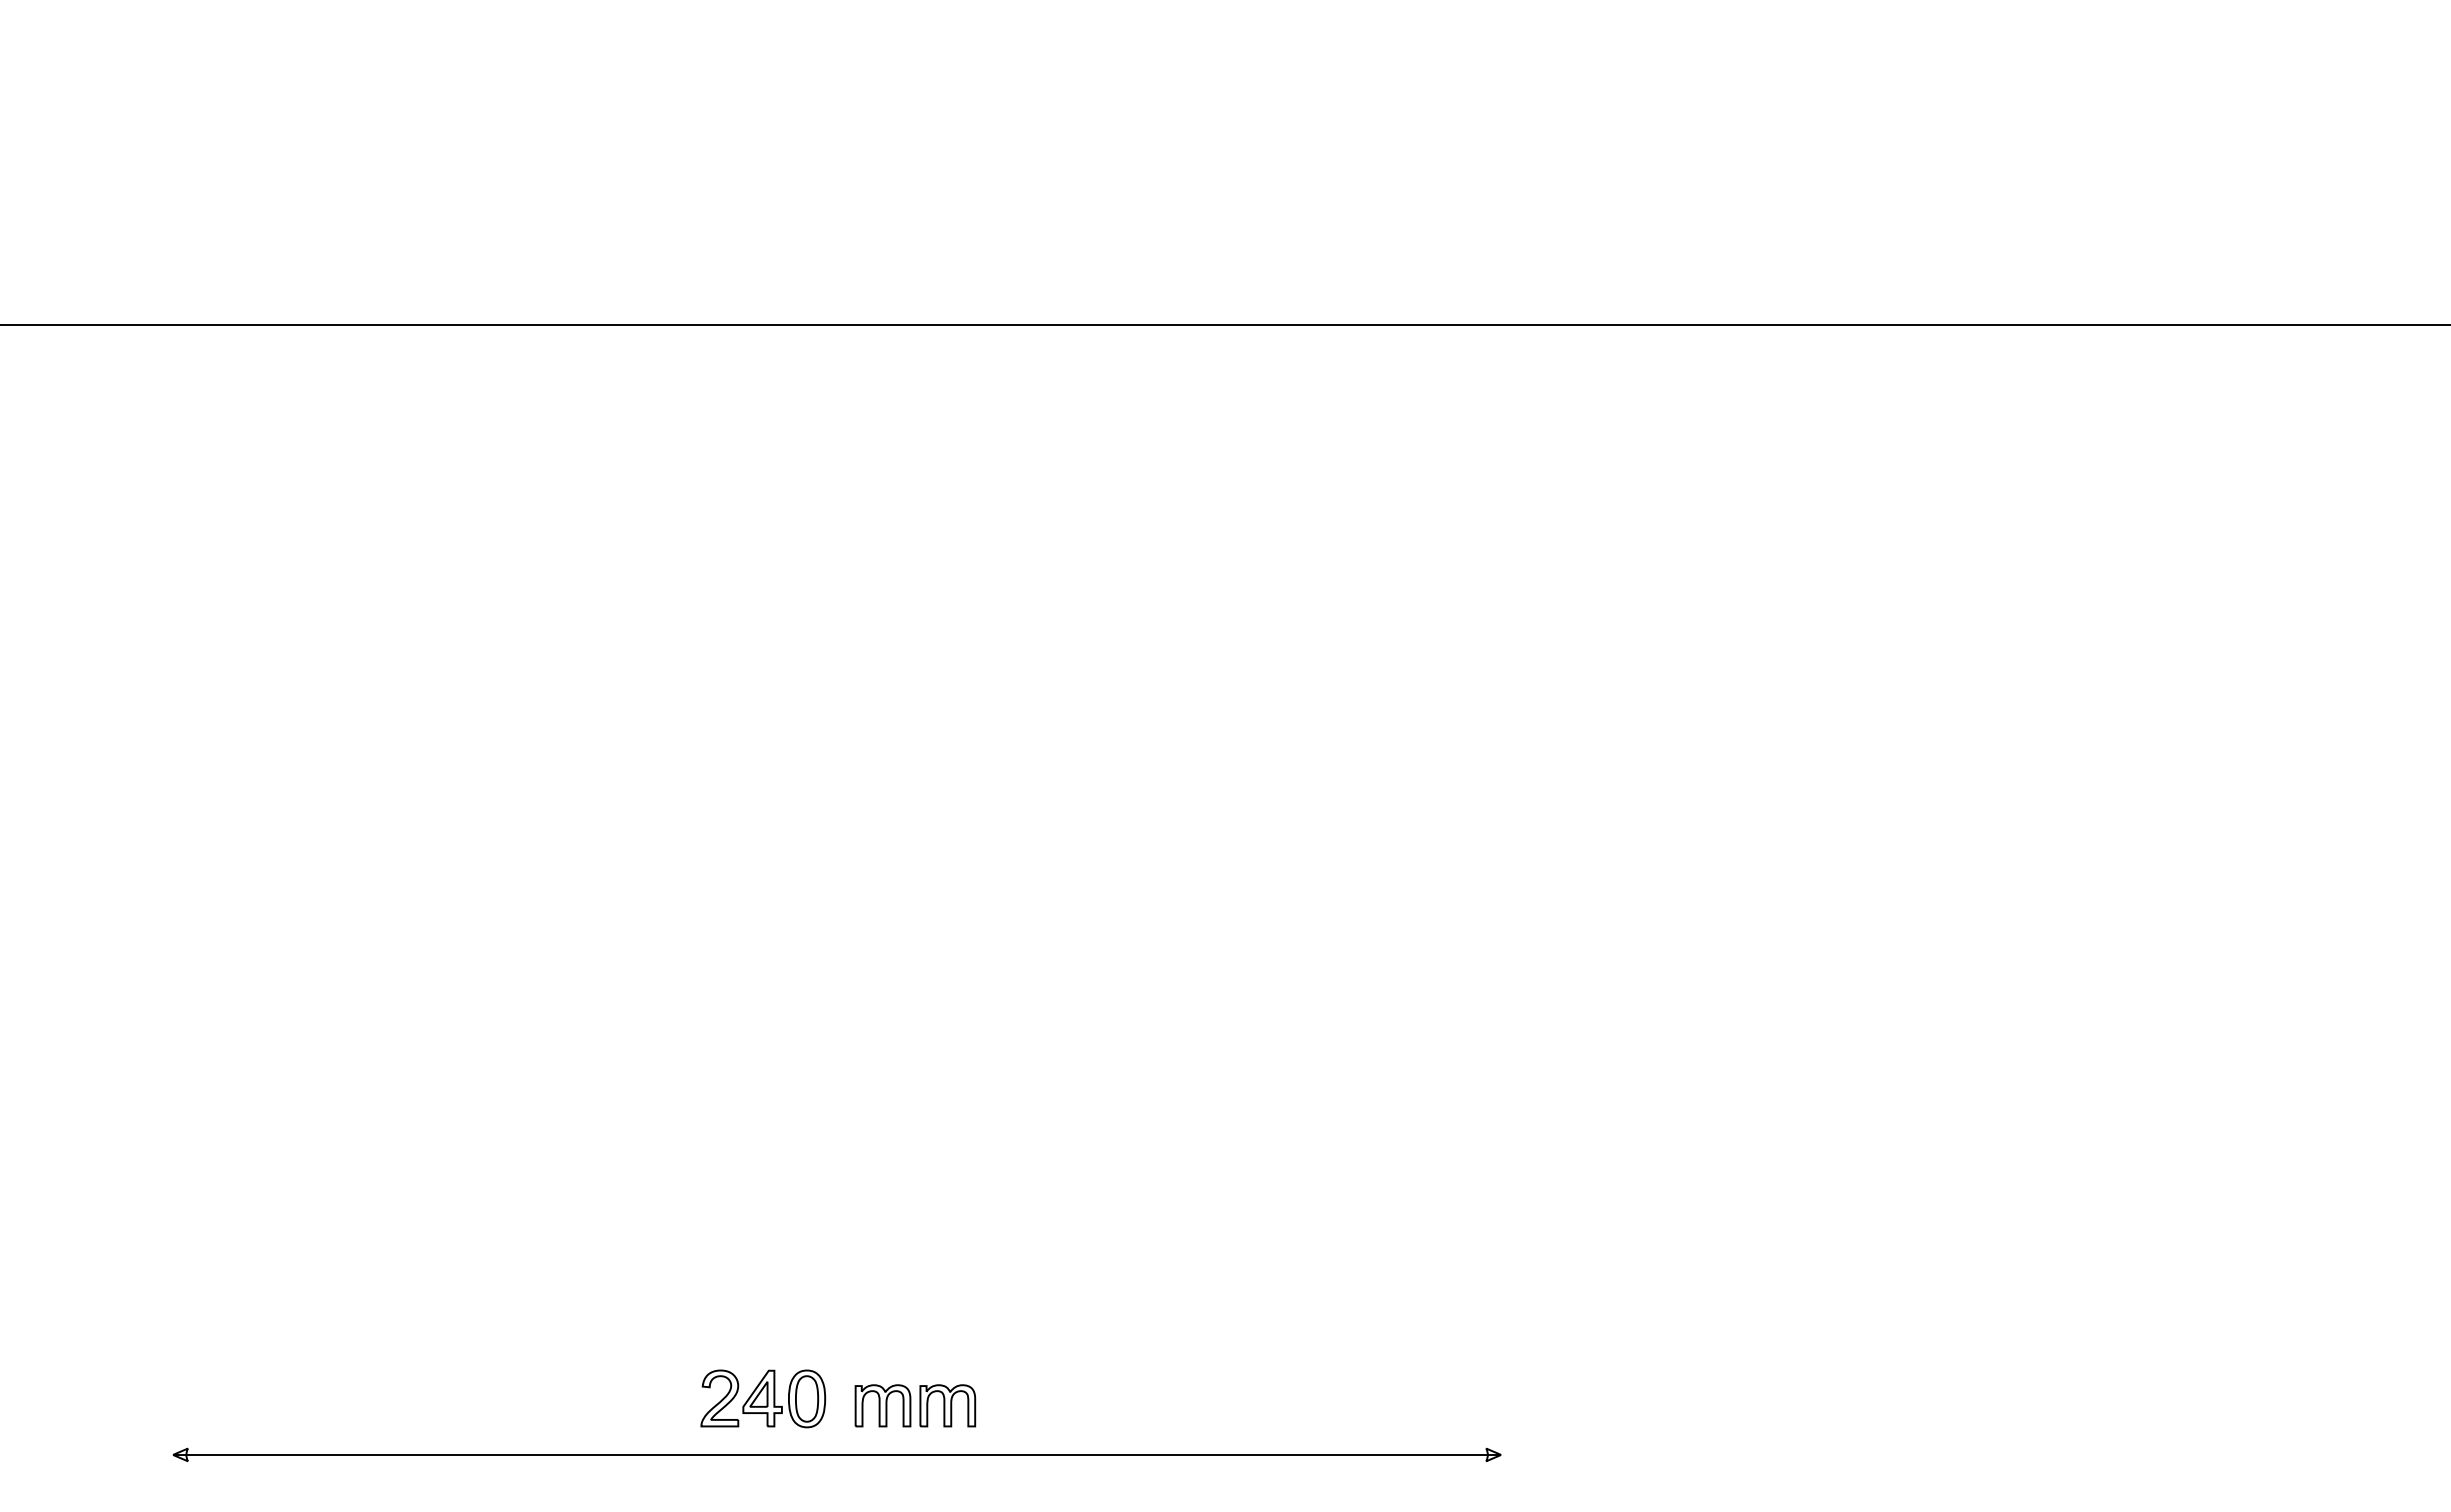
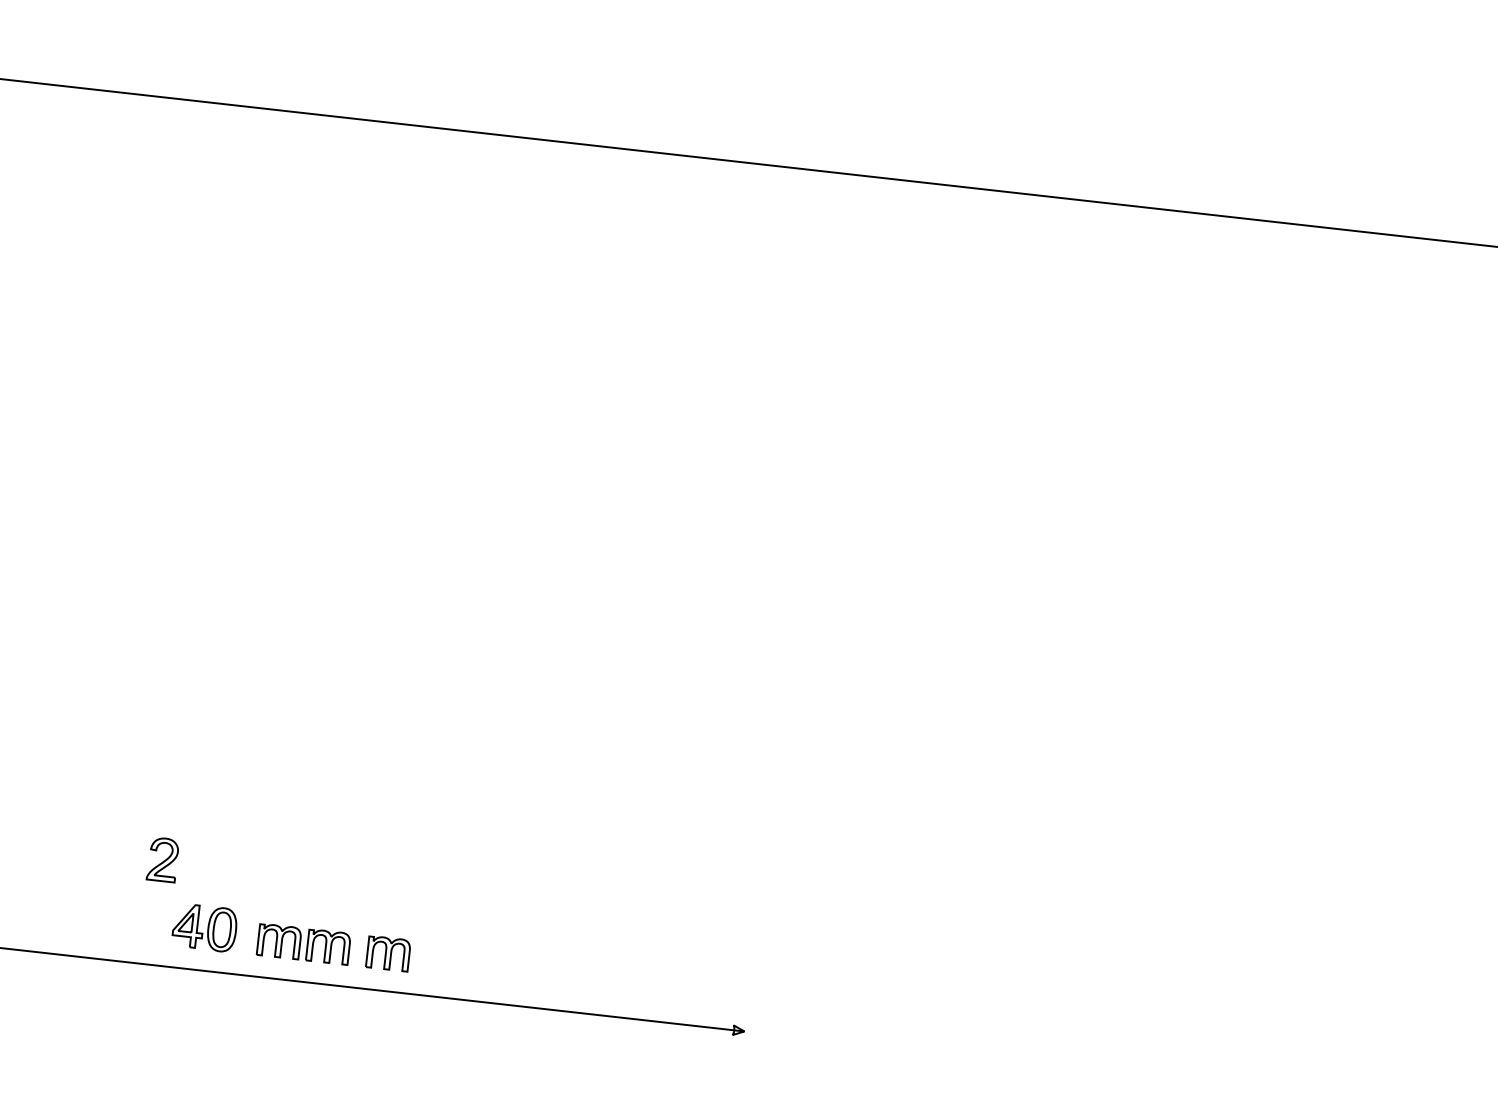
part: (719, 1398) -> (162, 859), moved
part: (1026, 1405) -> (388, 953), added

